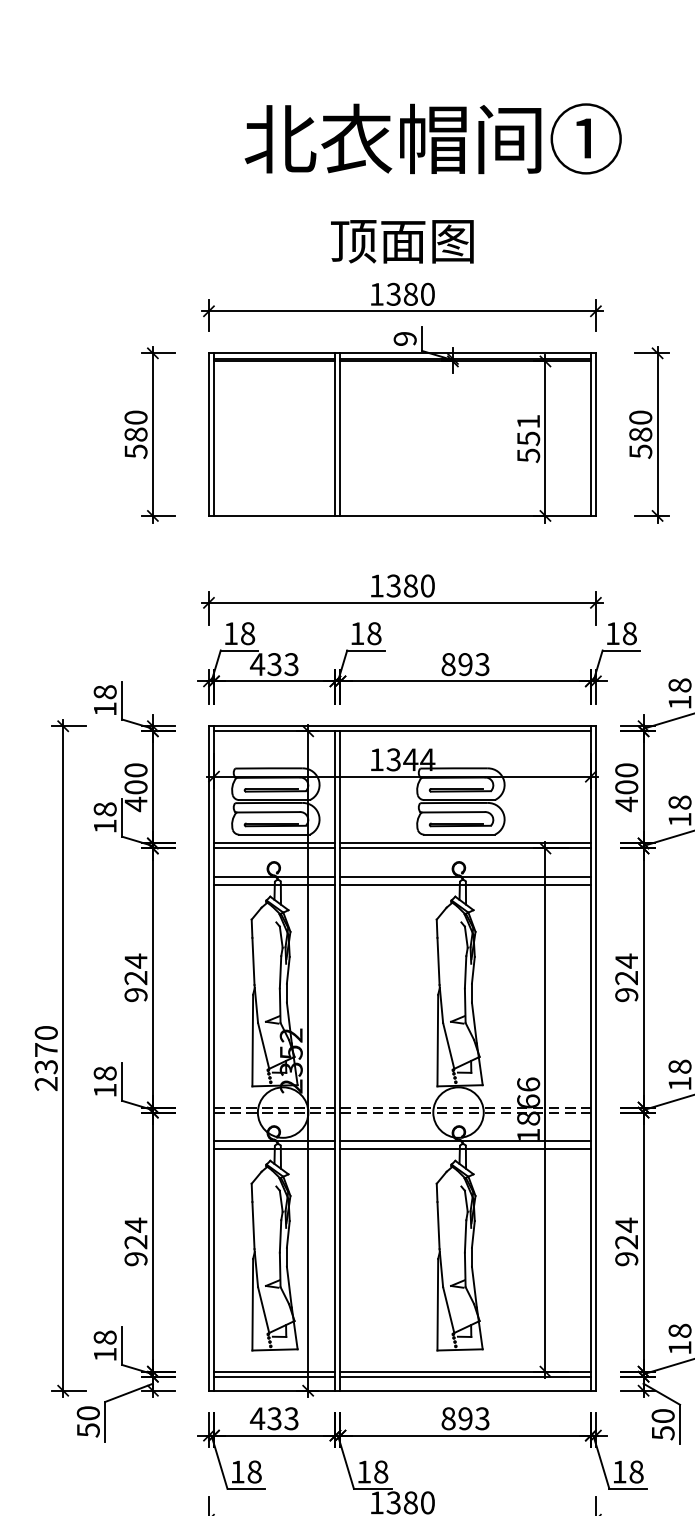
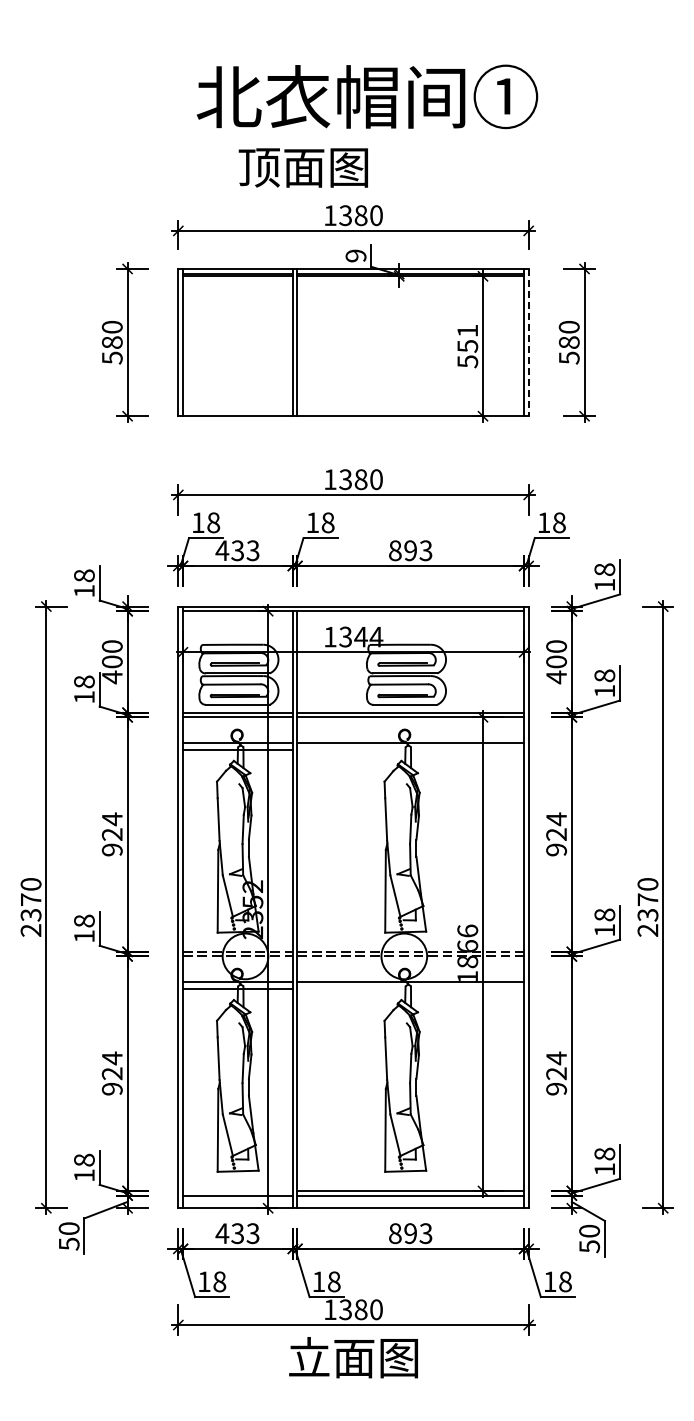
text: (433, 138) -> (367, 96), moved
text: (401, 241) -> (302, 167), moved
line: (595, 434) -> (528, 342), solid -> dashed
line: (465, 885) -> (410, 750), removed
line: (465, 1149) -> (410, 989), removed
line: (274, 1372) -> (237, 1191), removed

